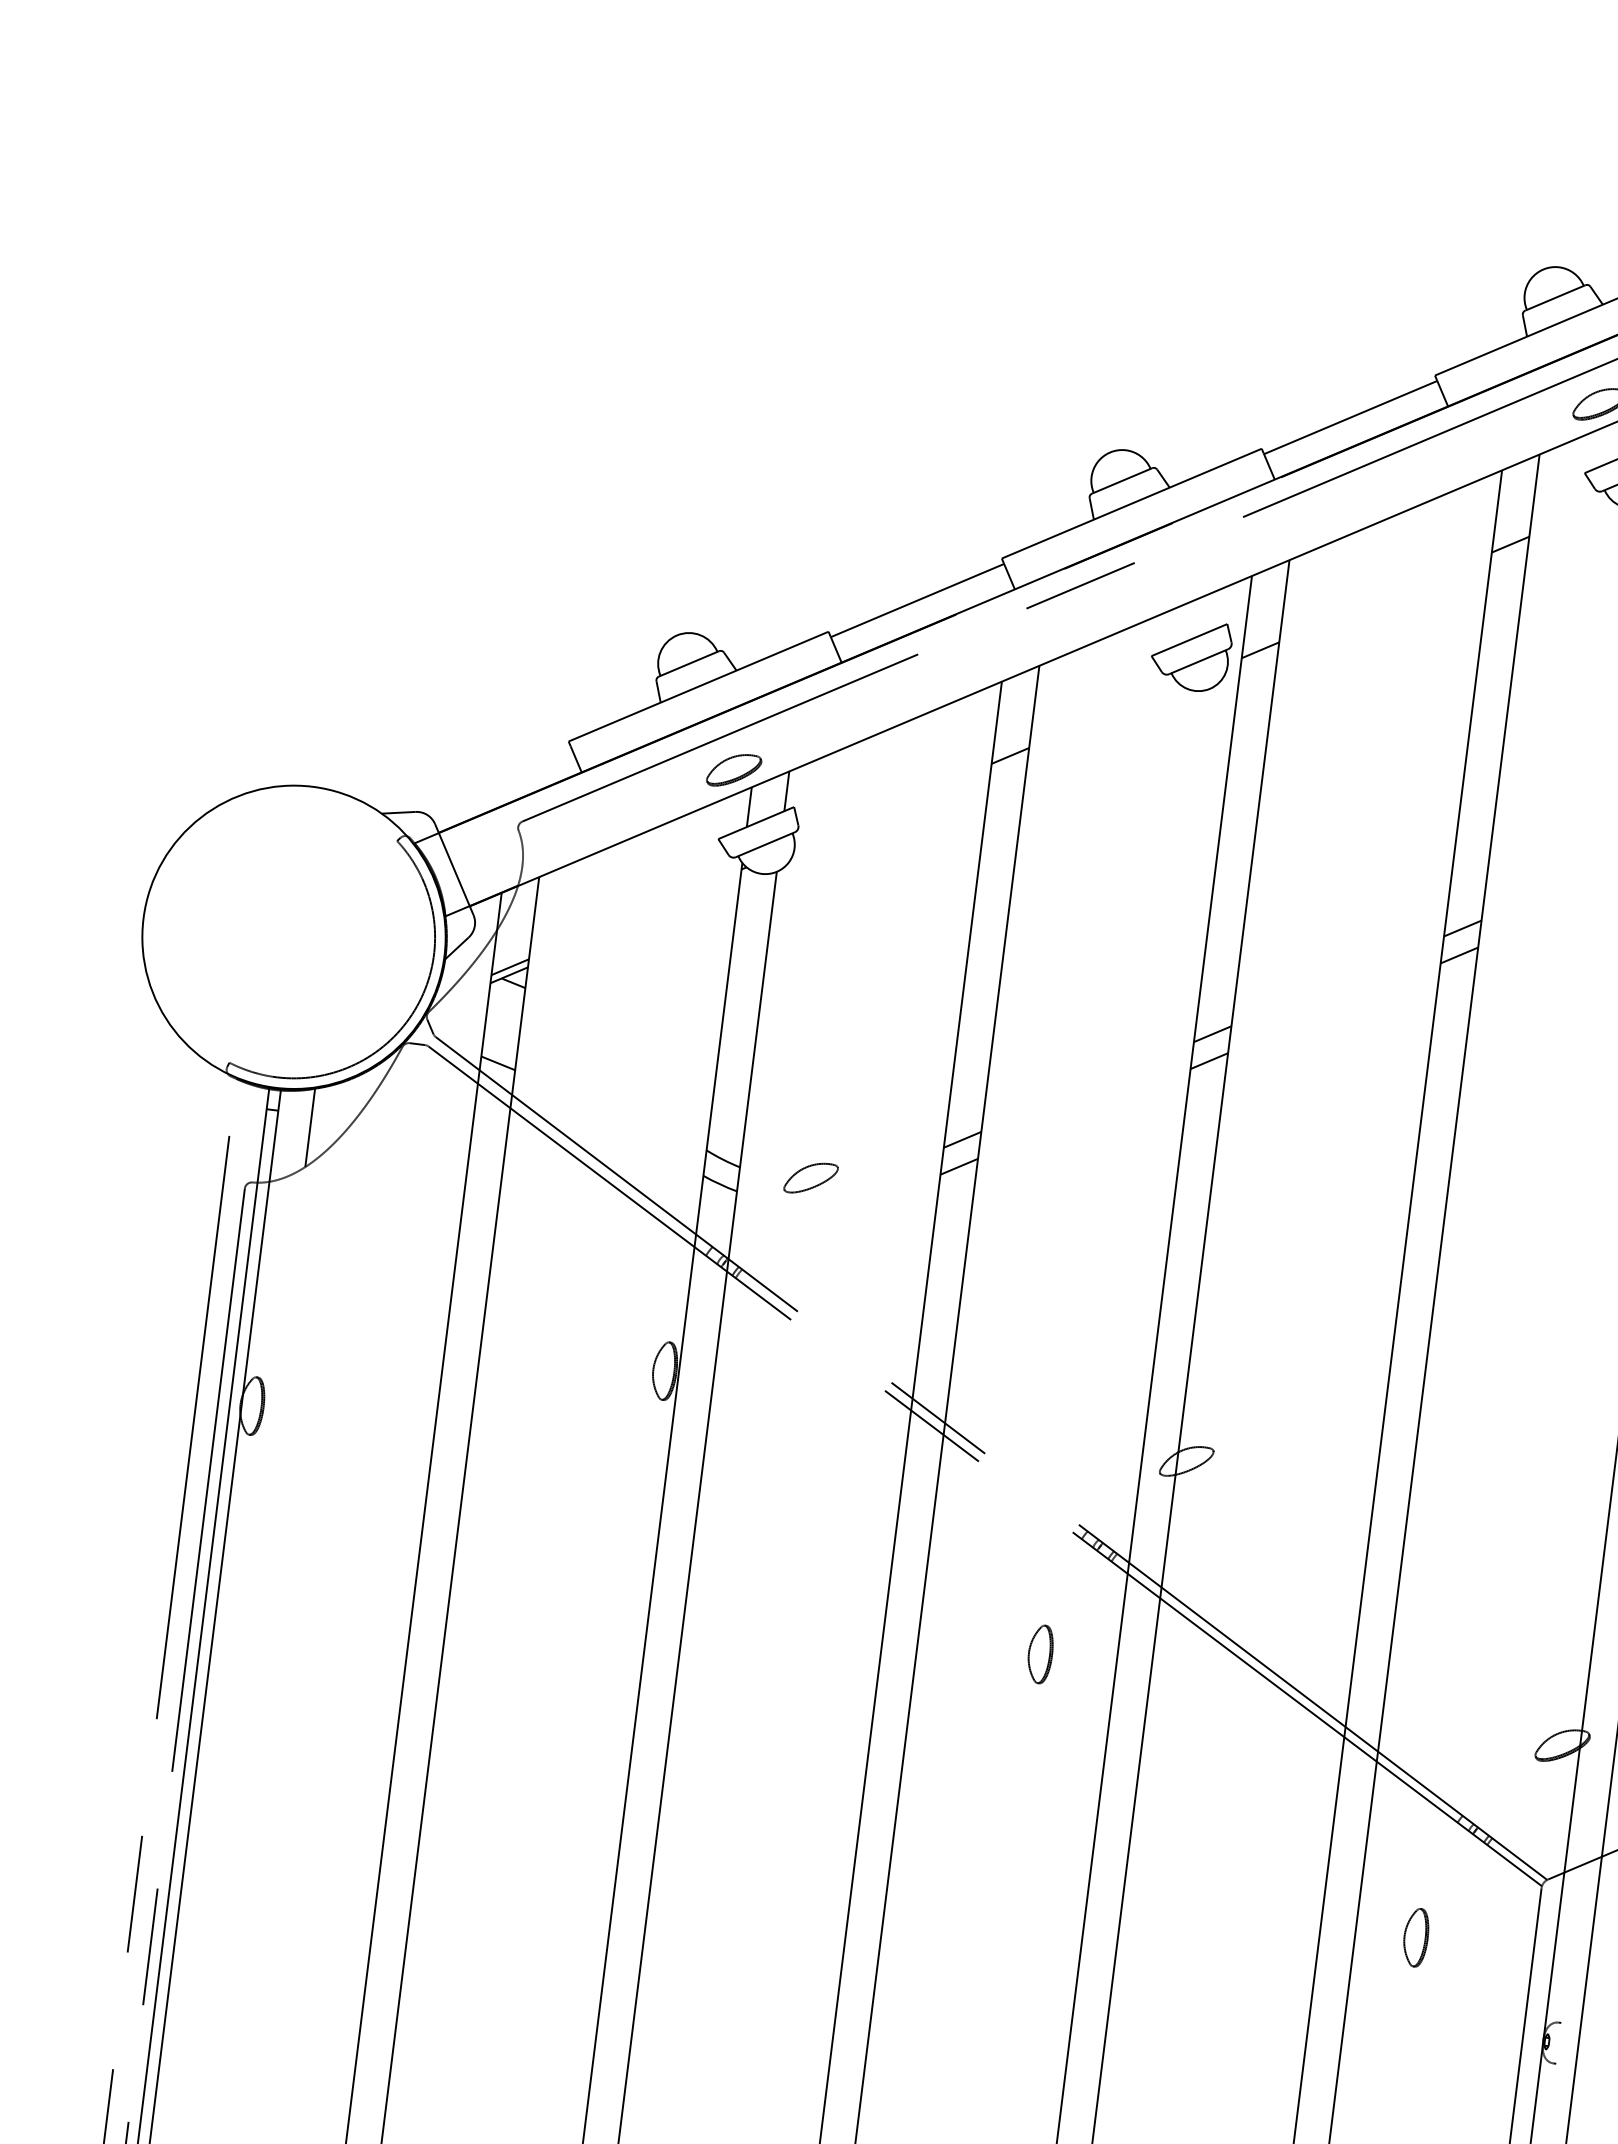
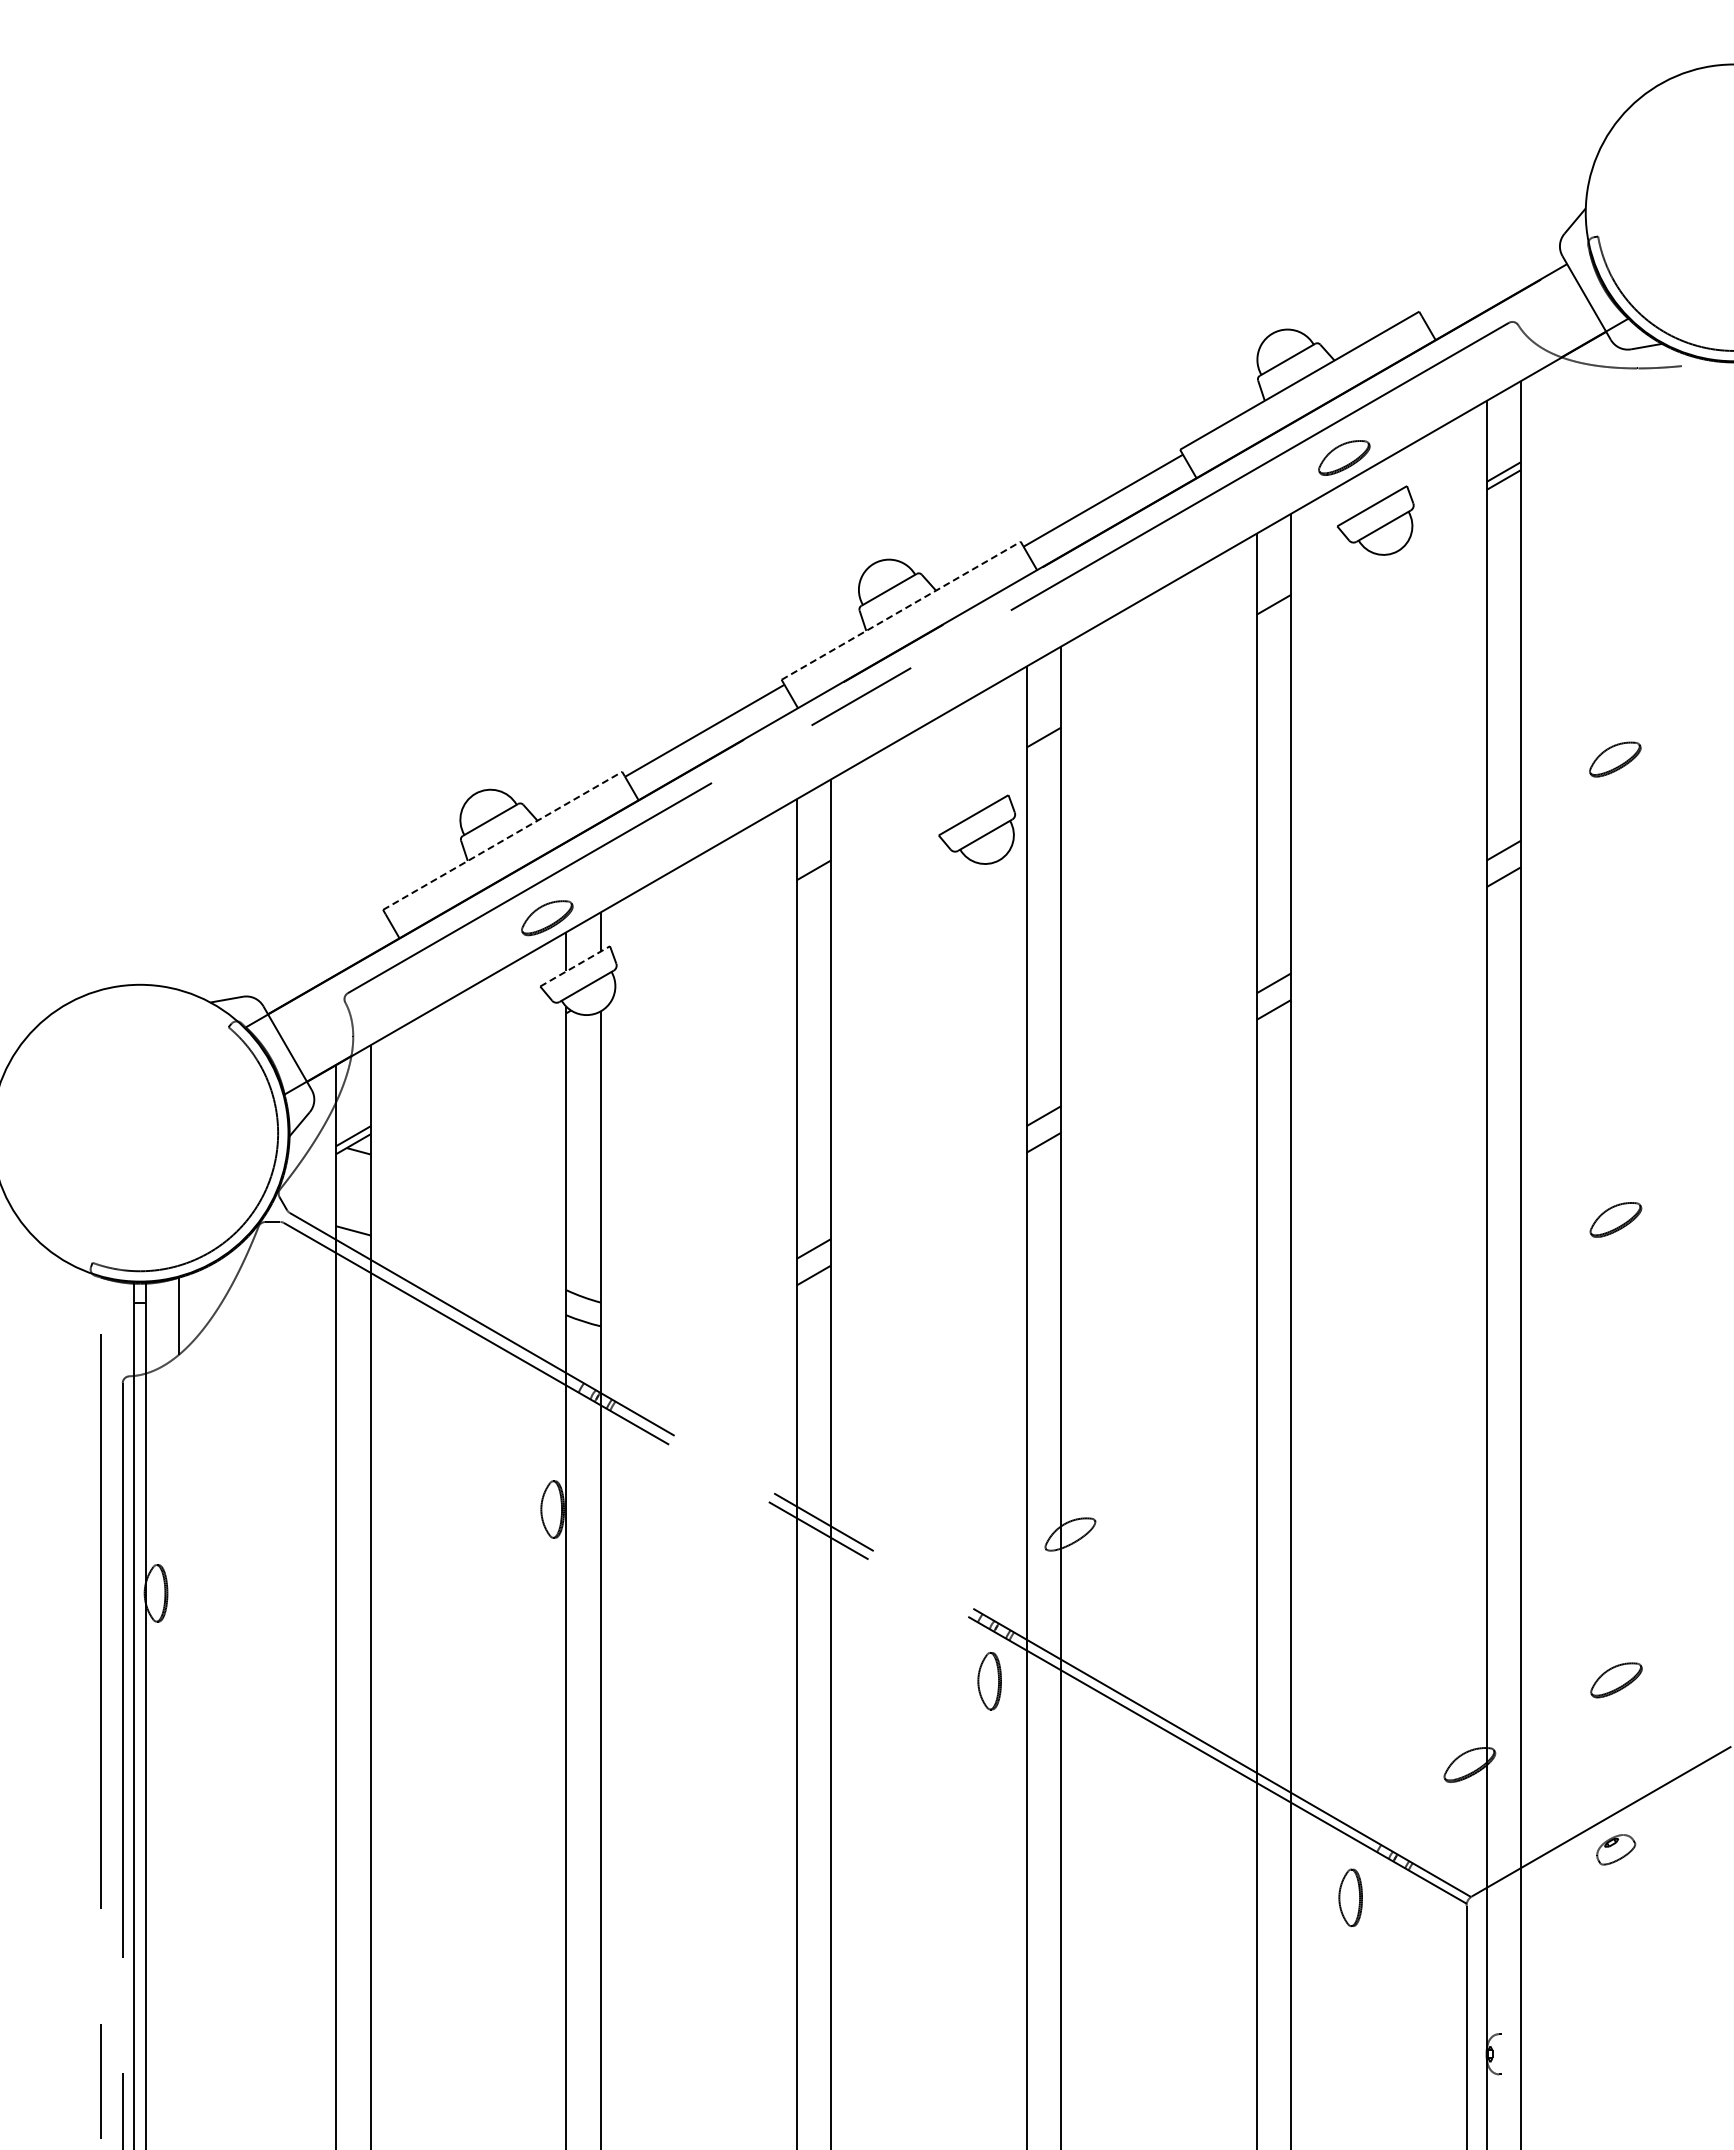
line: (1132, 503) -> (901, 610), solid -> dashed
part: (1190, 654) -> (976, 829), moved
line: (699, 686) -> (503, 840), solid -> dashed
line: (756, 823) -> (575, 966), solid -> dashed
part: (811, 1178) -> (671, 1304), removed
part: (1040, 1654) -> (989, 1681), moved
part: (1415, 1937) -> (1350, 1897), moved

